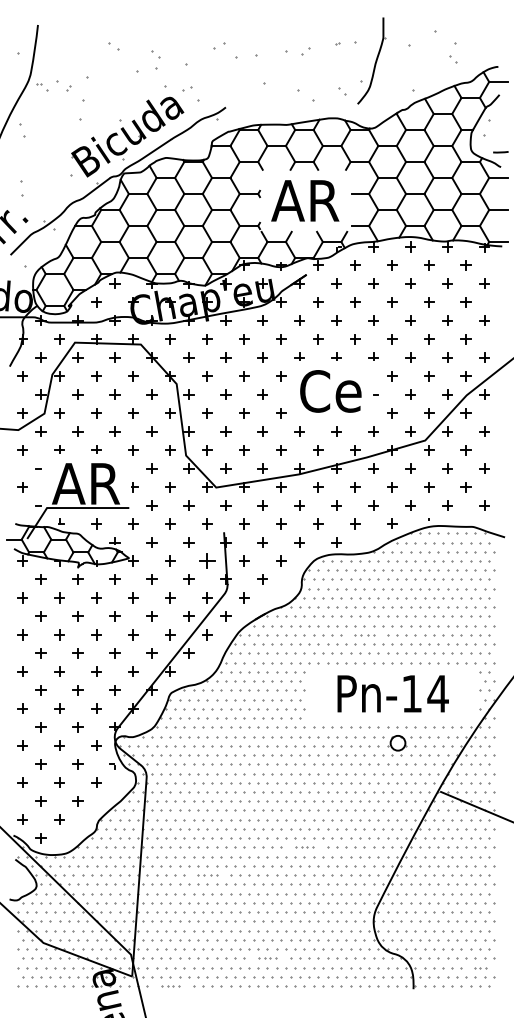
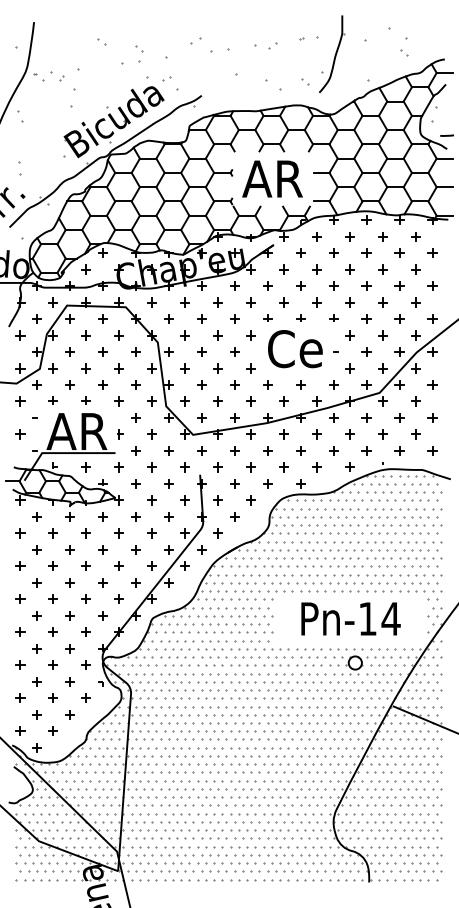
part: (207, 560) -> (185, 499), size x0.62
part: (364, 635) -> (325, 566), size x1.43
part: (304, 847) -> (271, 756), size x1.67
part: (207, 875) -> (185, 781), size x1.43
part: (267, 958) -> (238, 855), size x1.67
part: (480, 968) -> (428, 864), size x1.67
part: (170, 986) -> (152, 880), size x1.67

